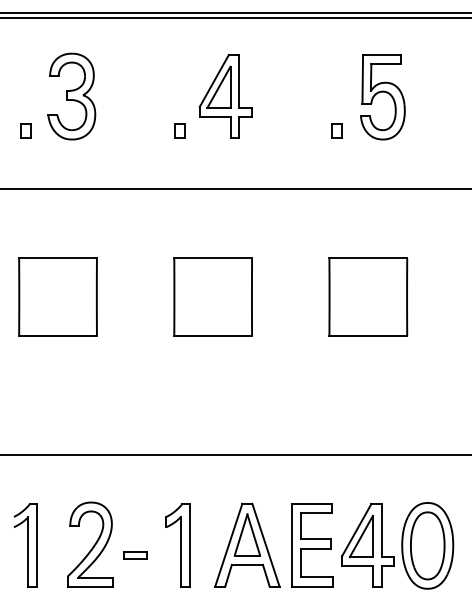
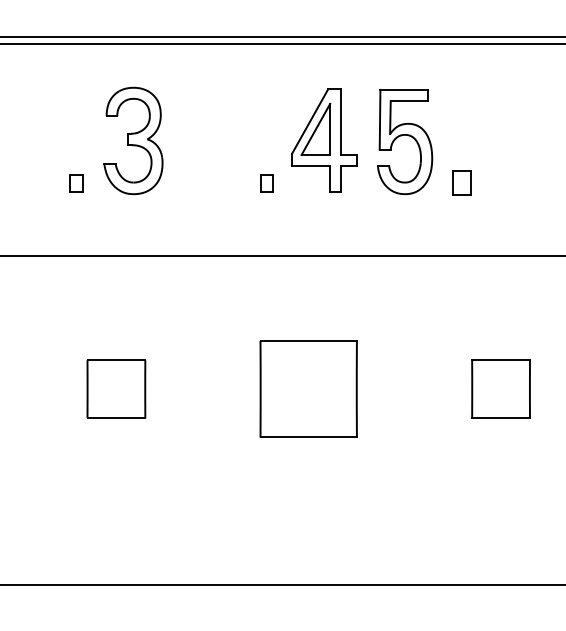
part: (382, 97) -> (404, 142), moved
part: (336, 130) -> (461, 182), size x1.4
part: (57, 296) -> (115, 388), size x0.6
part: (368, 296) -> (501, 388), size x0.6

